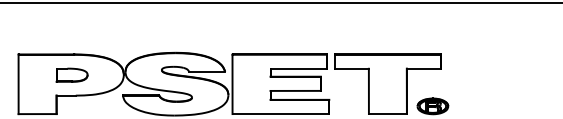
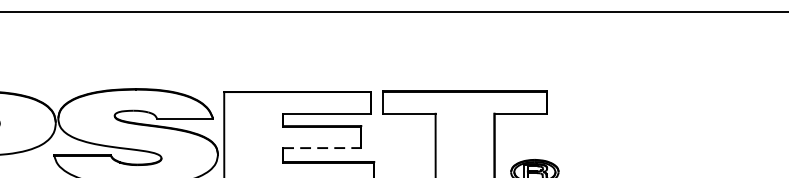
line: (296, 90) -> (323, 147), solid -> dashed

